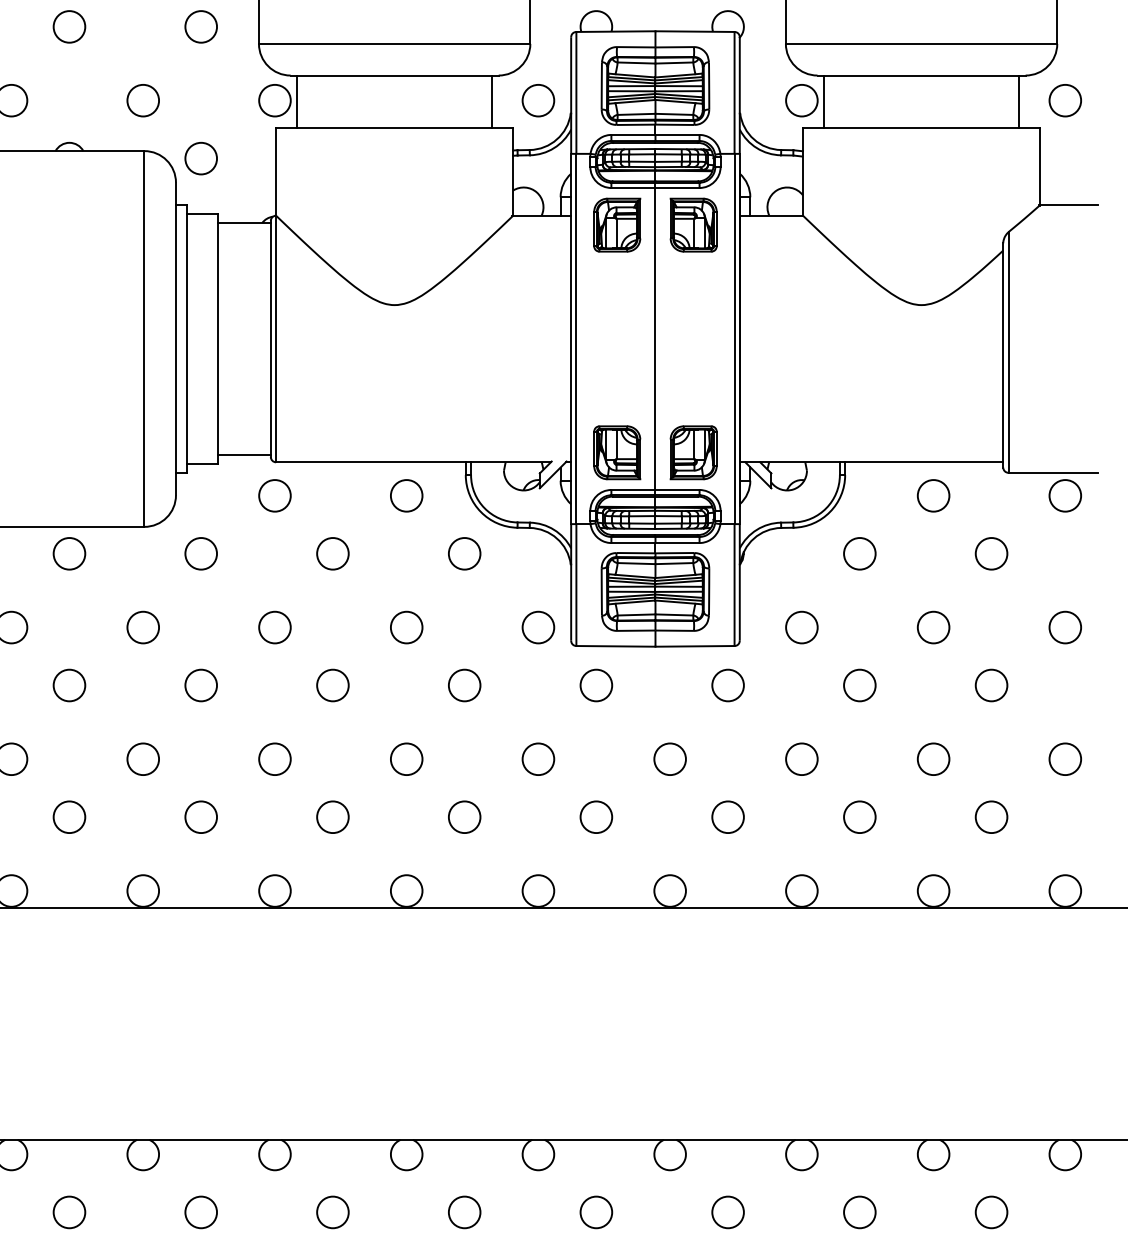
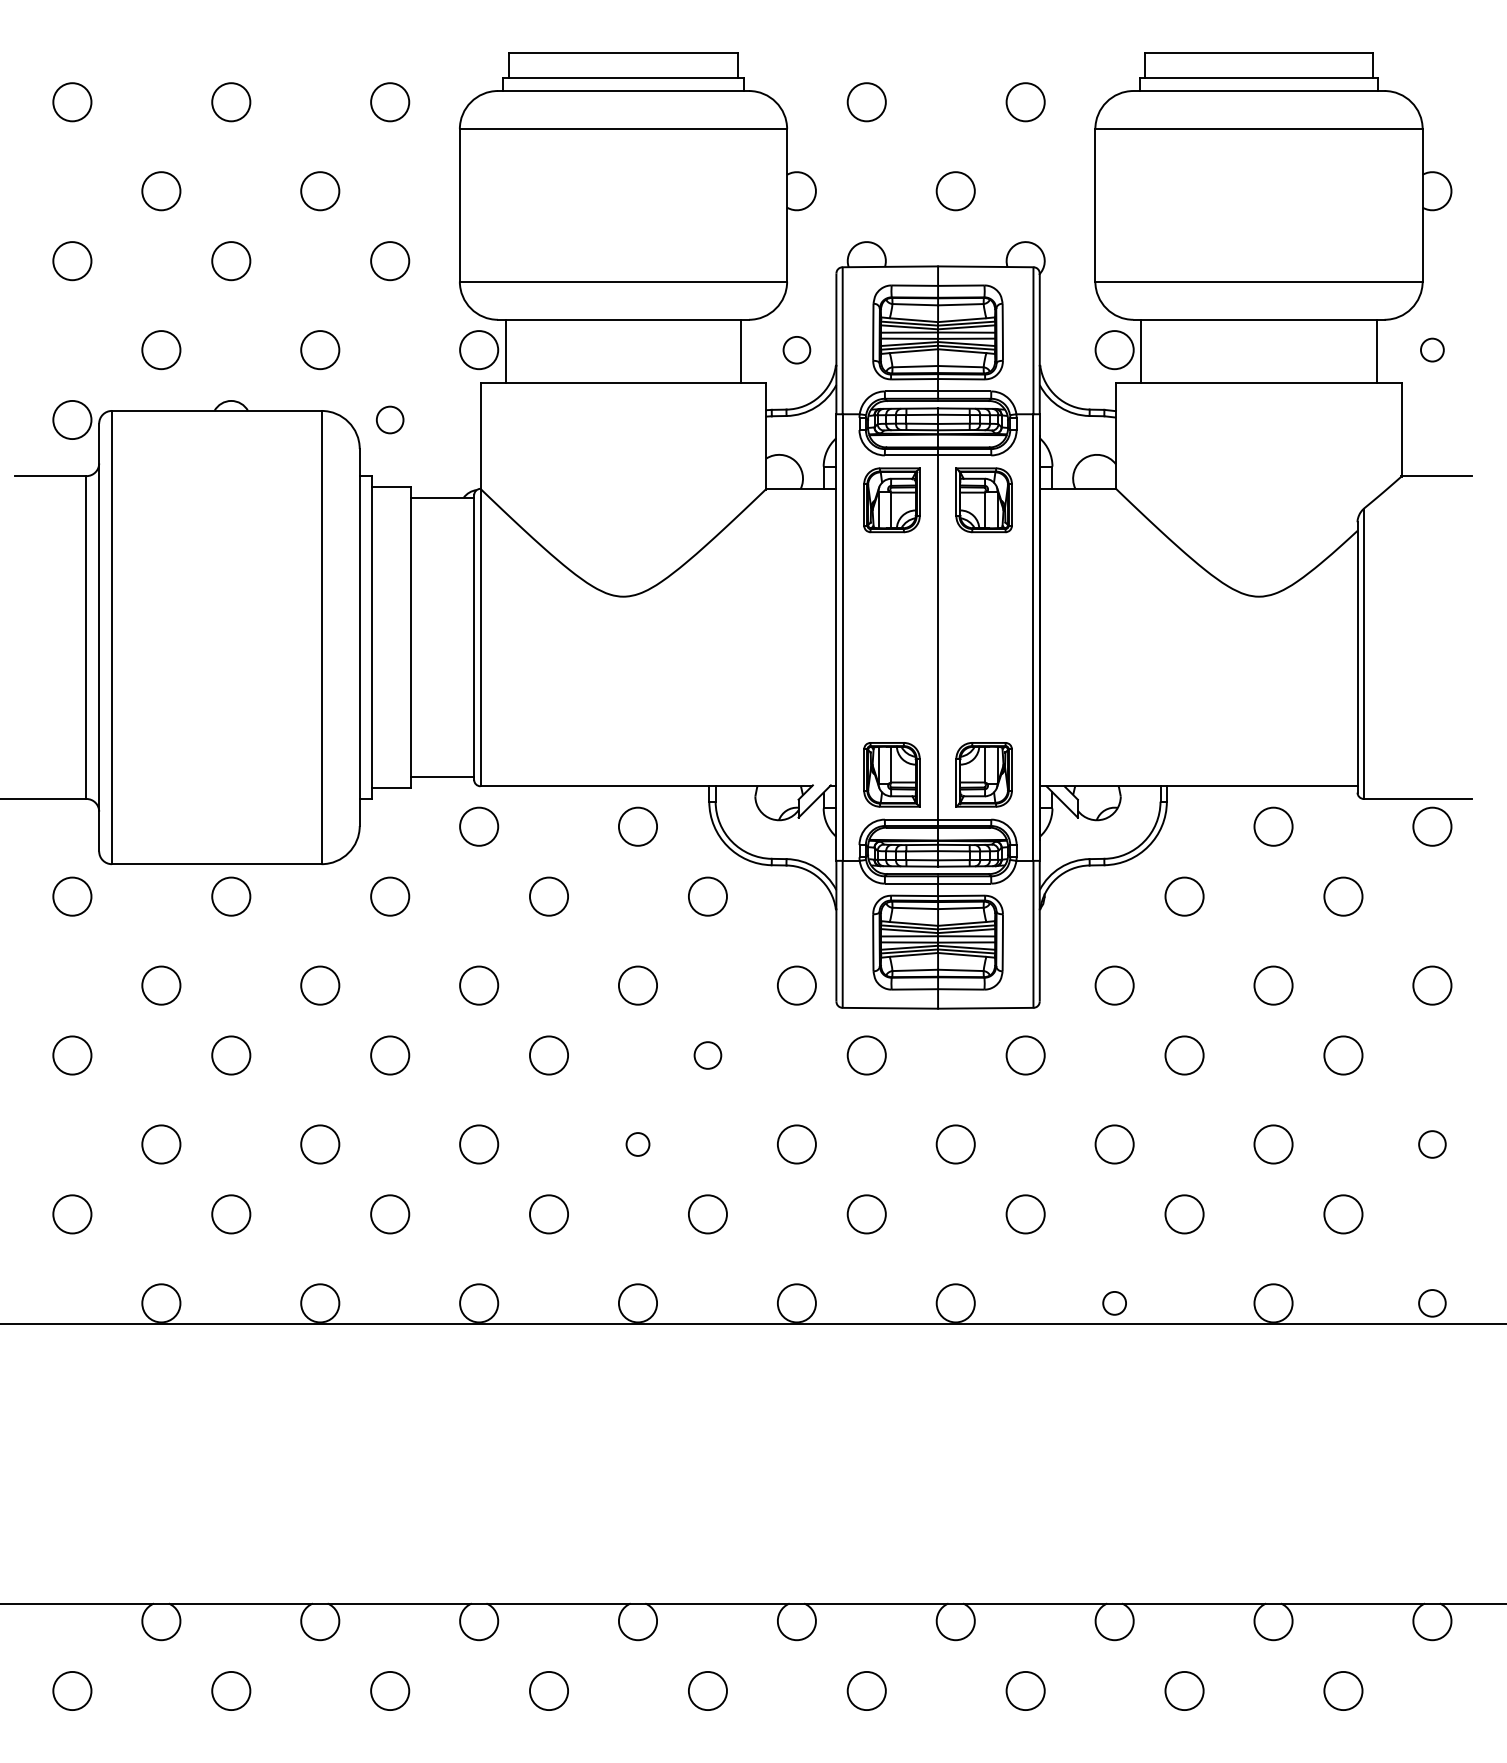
circle: (538, 100) -> (796, 350), size x0.7
circle: (1065, 100) -> (1432, 350), size x0.6
circle: (201, 158) -> (390, 419), size x0.7
circle: (464, 685) -> (707, 1055), size x0.7
circle: (406, 759) -> (637, 1144), size x0.6
circle: (1065, 759) -> (1432, 1144), size x0.7
circle: (801, 891) -> (1114, 1303), size x0.6
circle: (1065, 891) -> (1432, 1303), size x0.7

